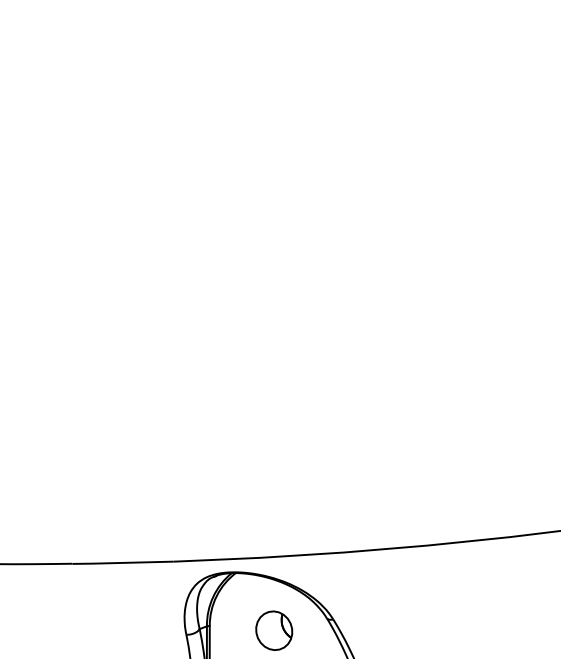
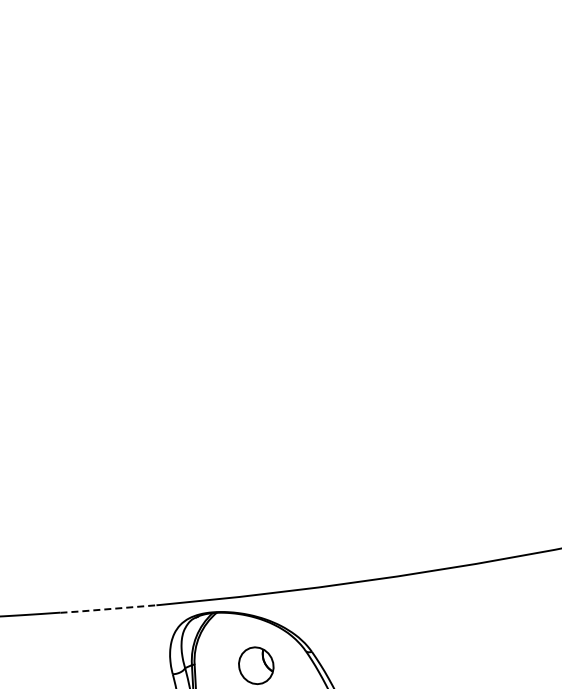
line: (122, 563) -> (108, 609), solid -> dashed

